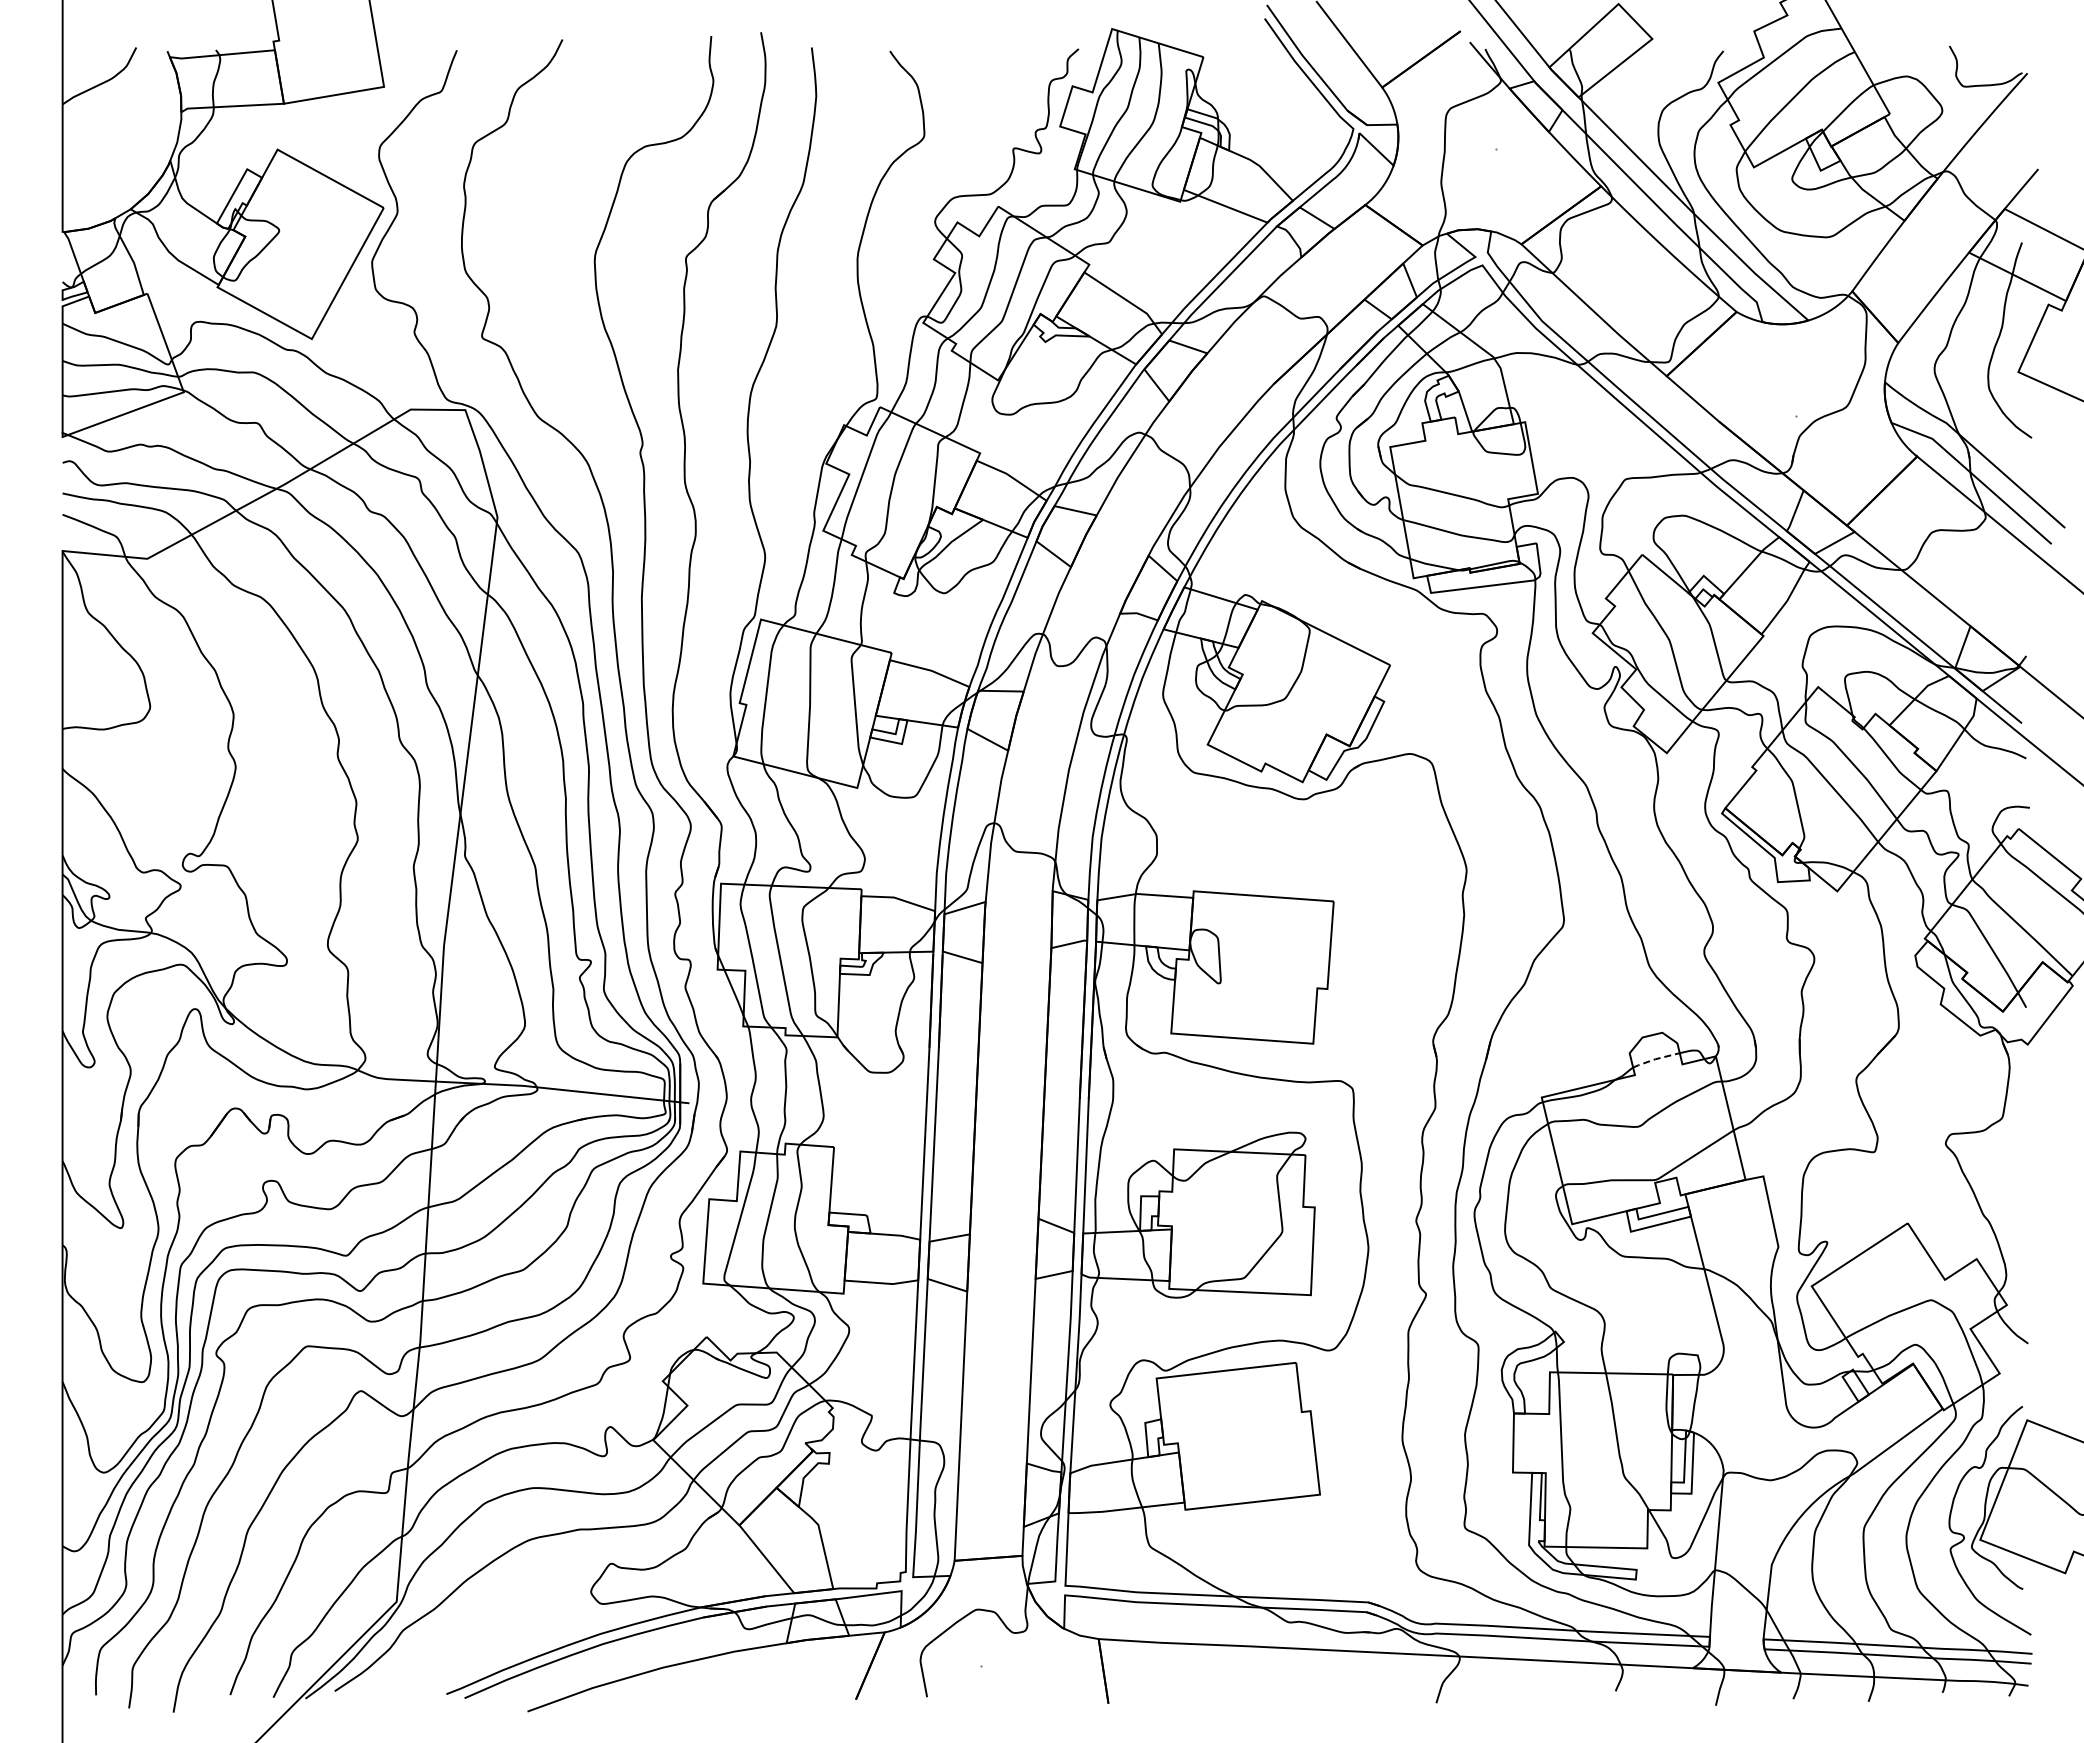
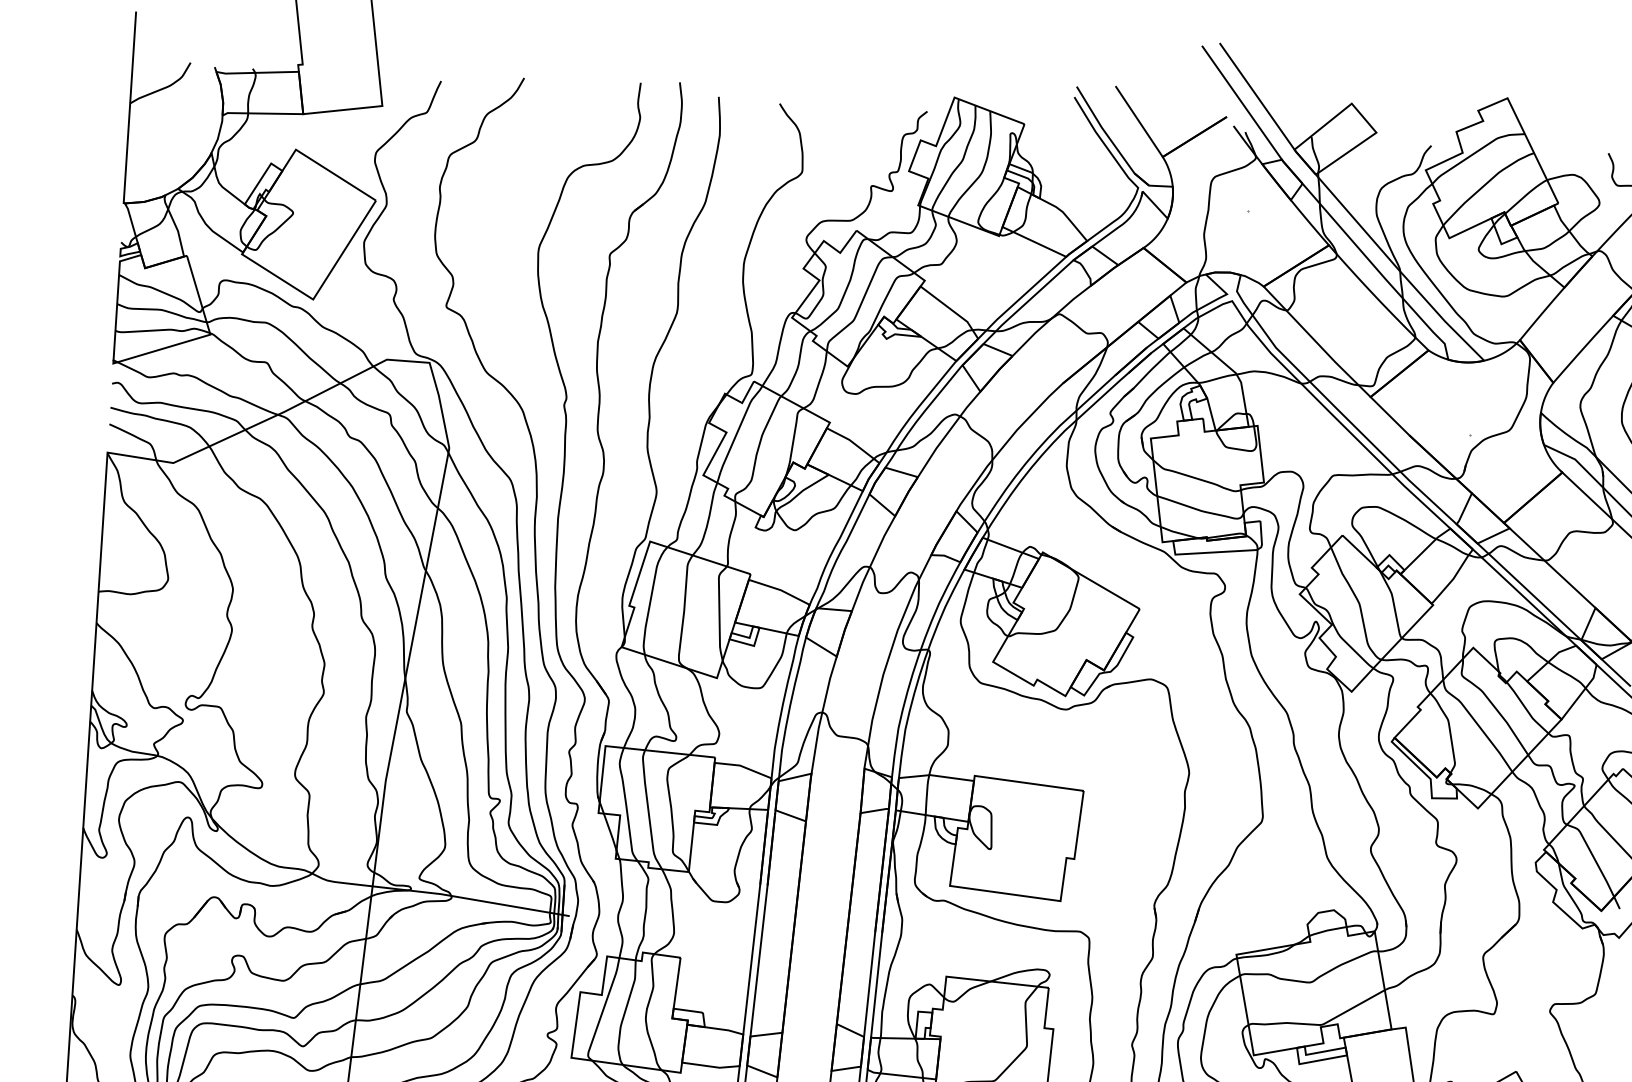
line: (1655, 1059) -> (1327, 930), dashed -> solid

